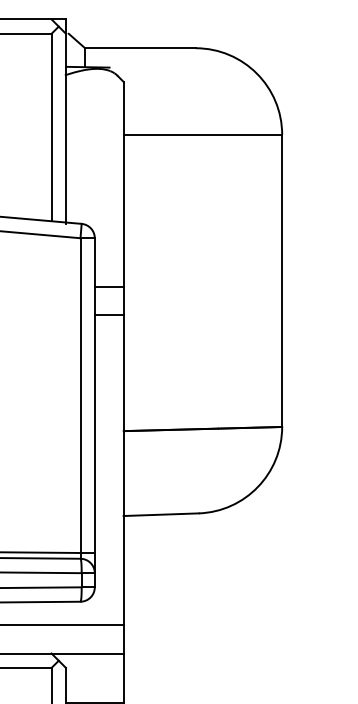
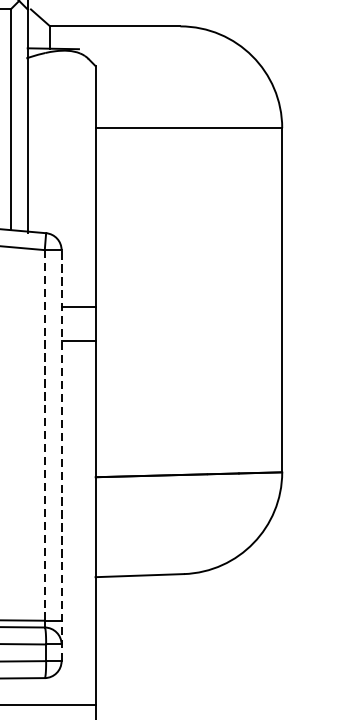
line: (80, 395) -> (44, 435), solid -> dashed
line: (94, 412) -> (61, 455), solid -> dashed

